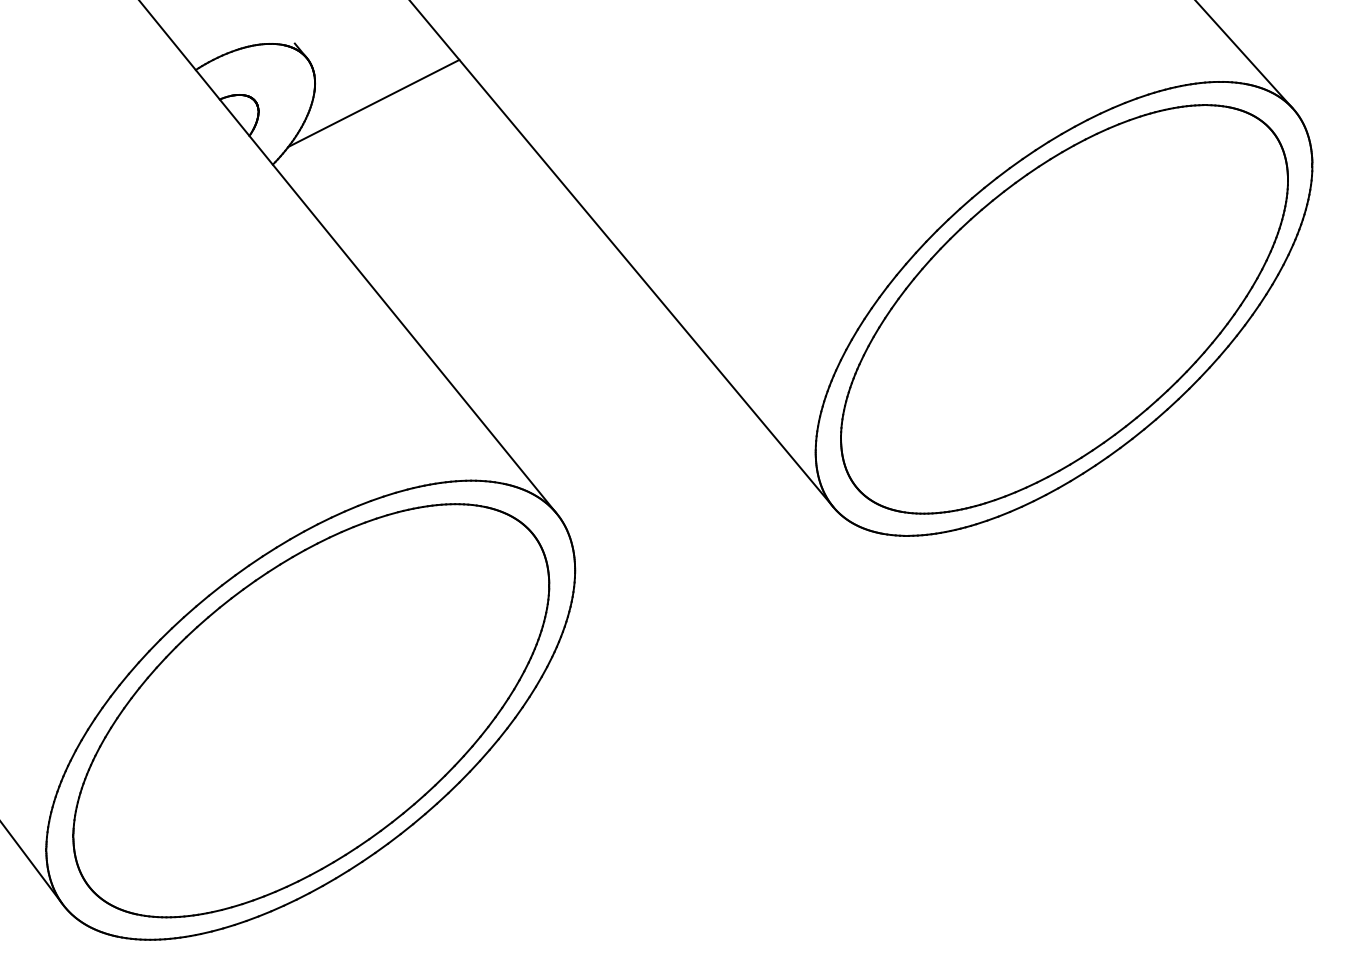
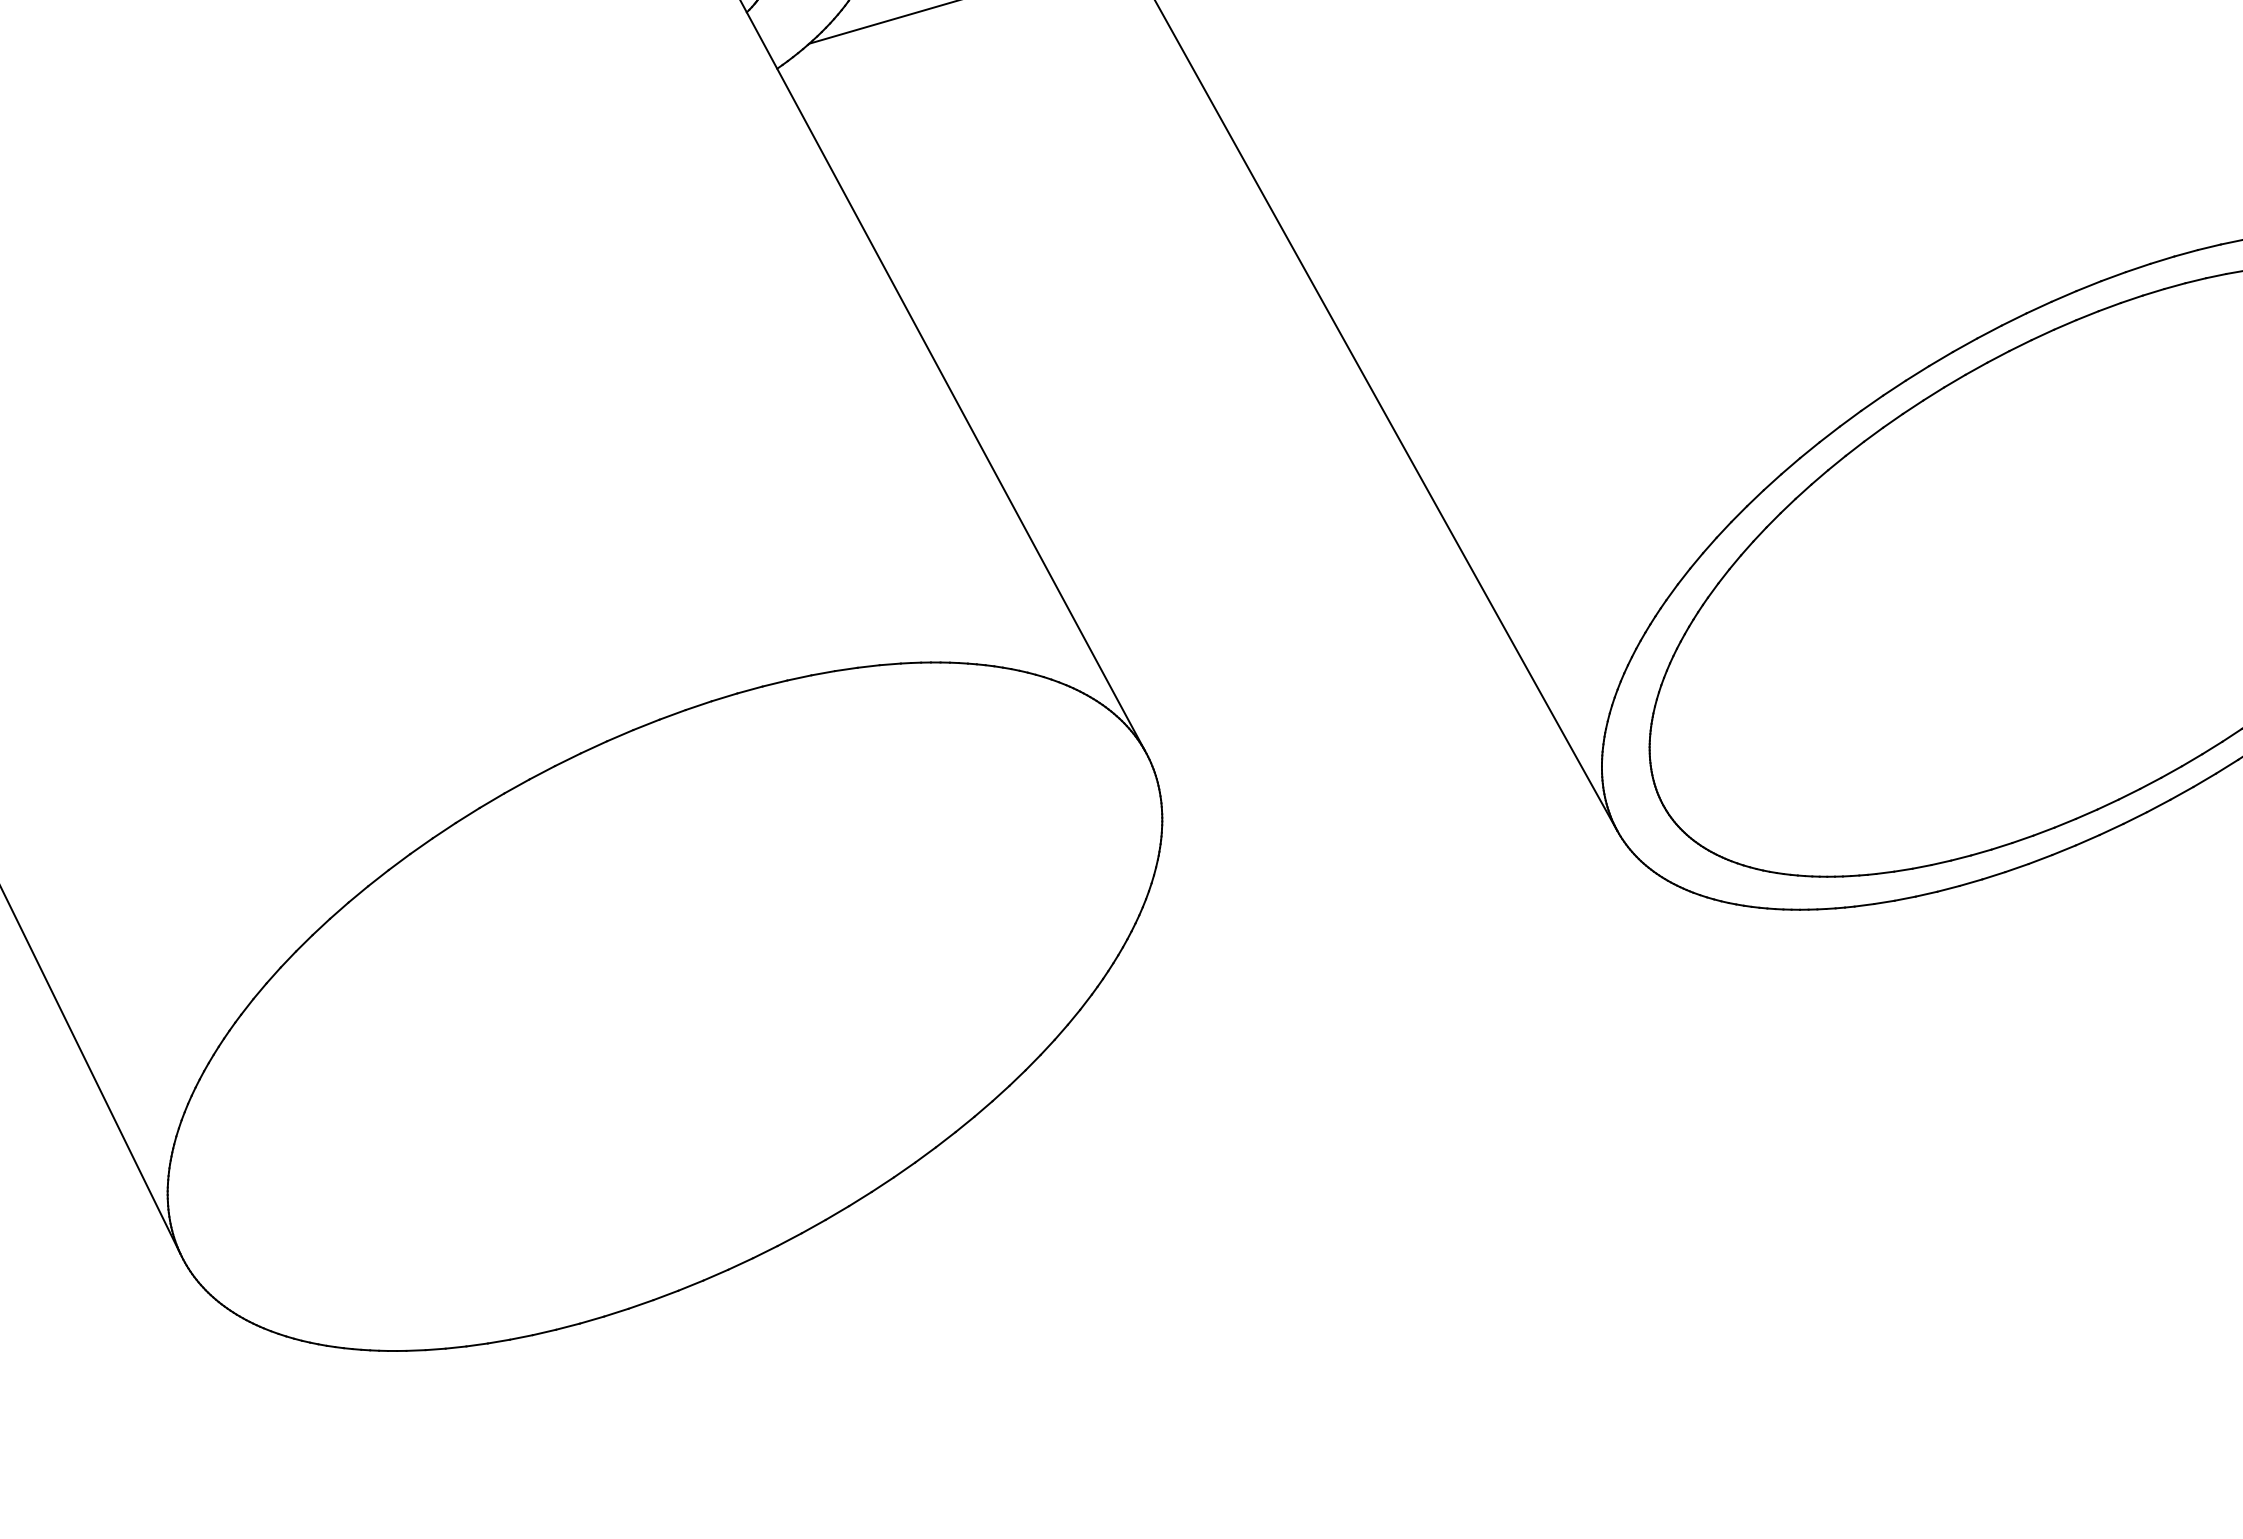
part: (311, 710) -> (666, 1007), removed

